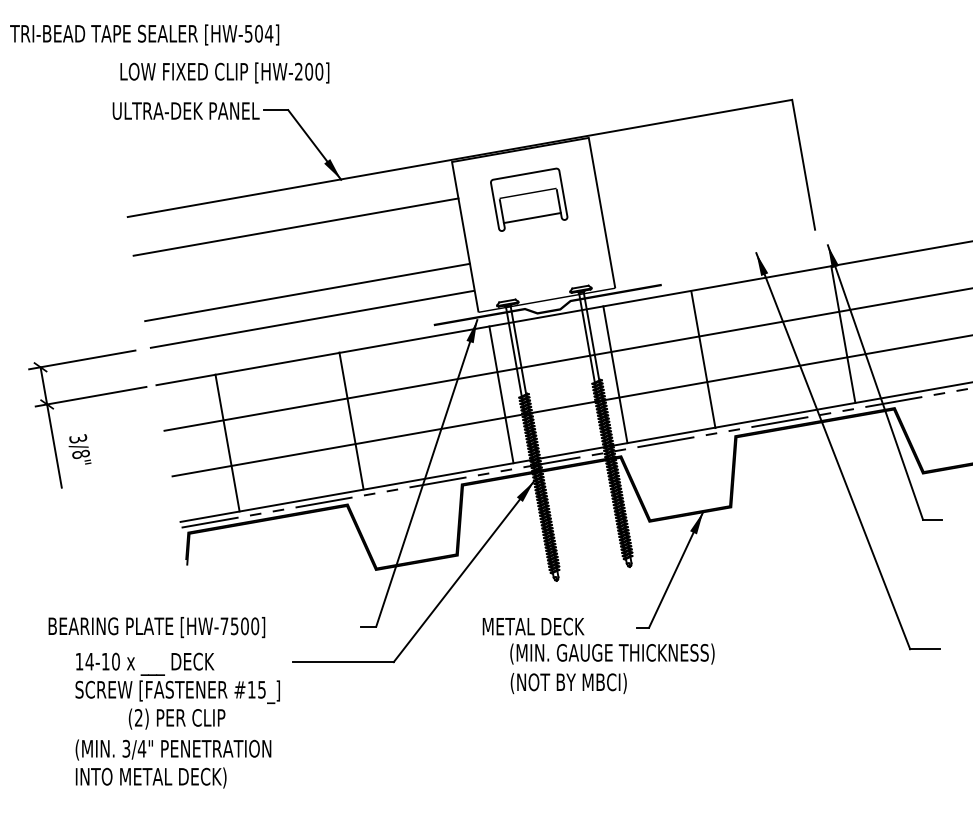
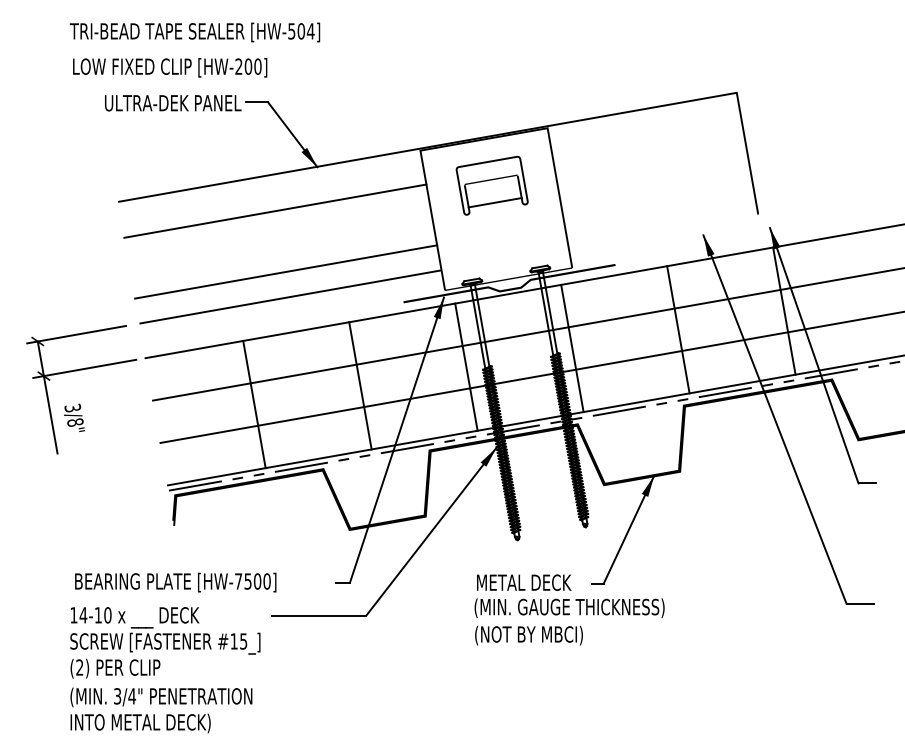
text: (144, 34) -> (194, 32), moved
text: (224, 72) -> (169, 67), moved
line: (703, 359) -> (678, 329), moved
line: (351, 420) -> (360, 385), moved
line: (227, 442) -> (254, 404), moved
text: (533, 626) -> (524, 582), moved
text: (156, 627) -> (175, 582), moved
text: (176, 718) -> (114, 668), moved

